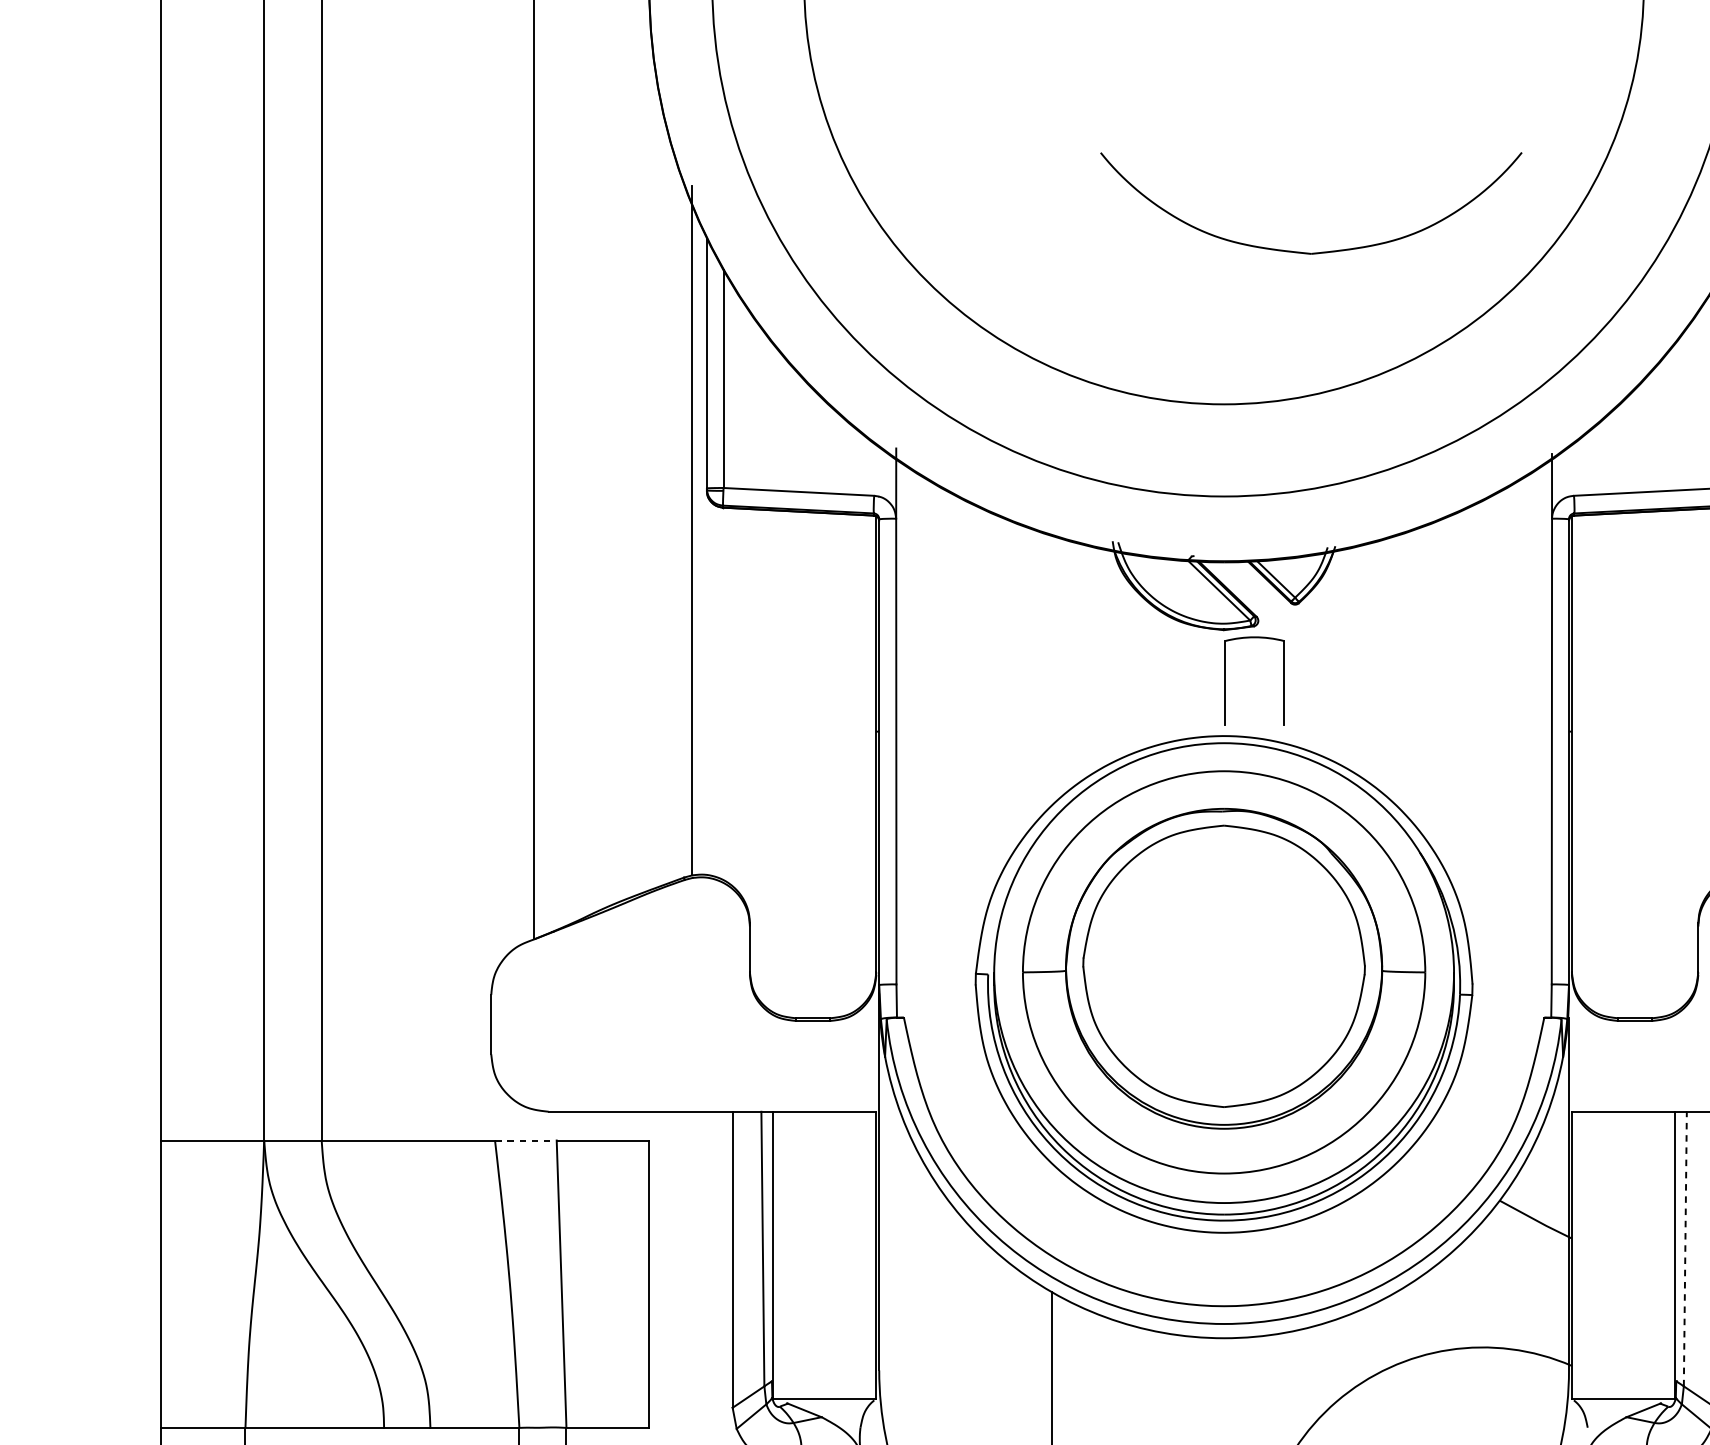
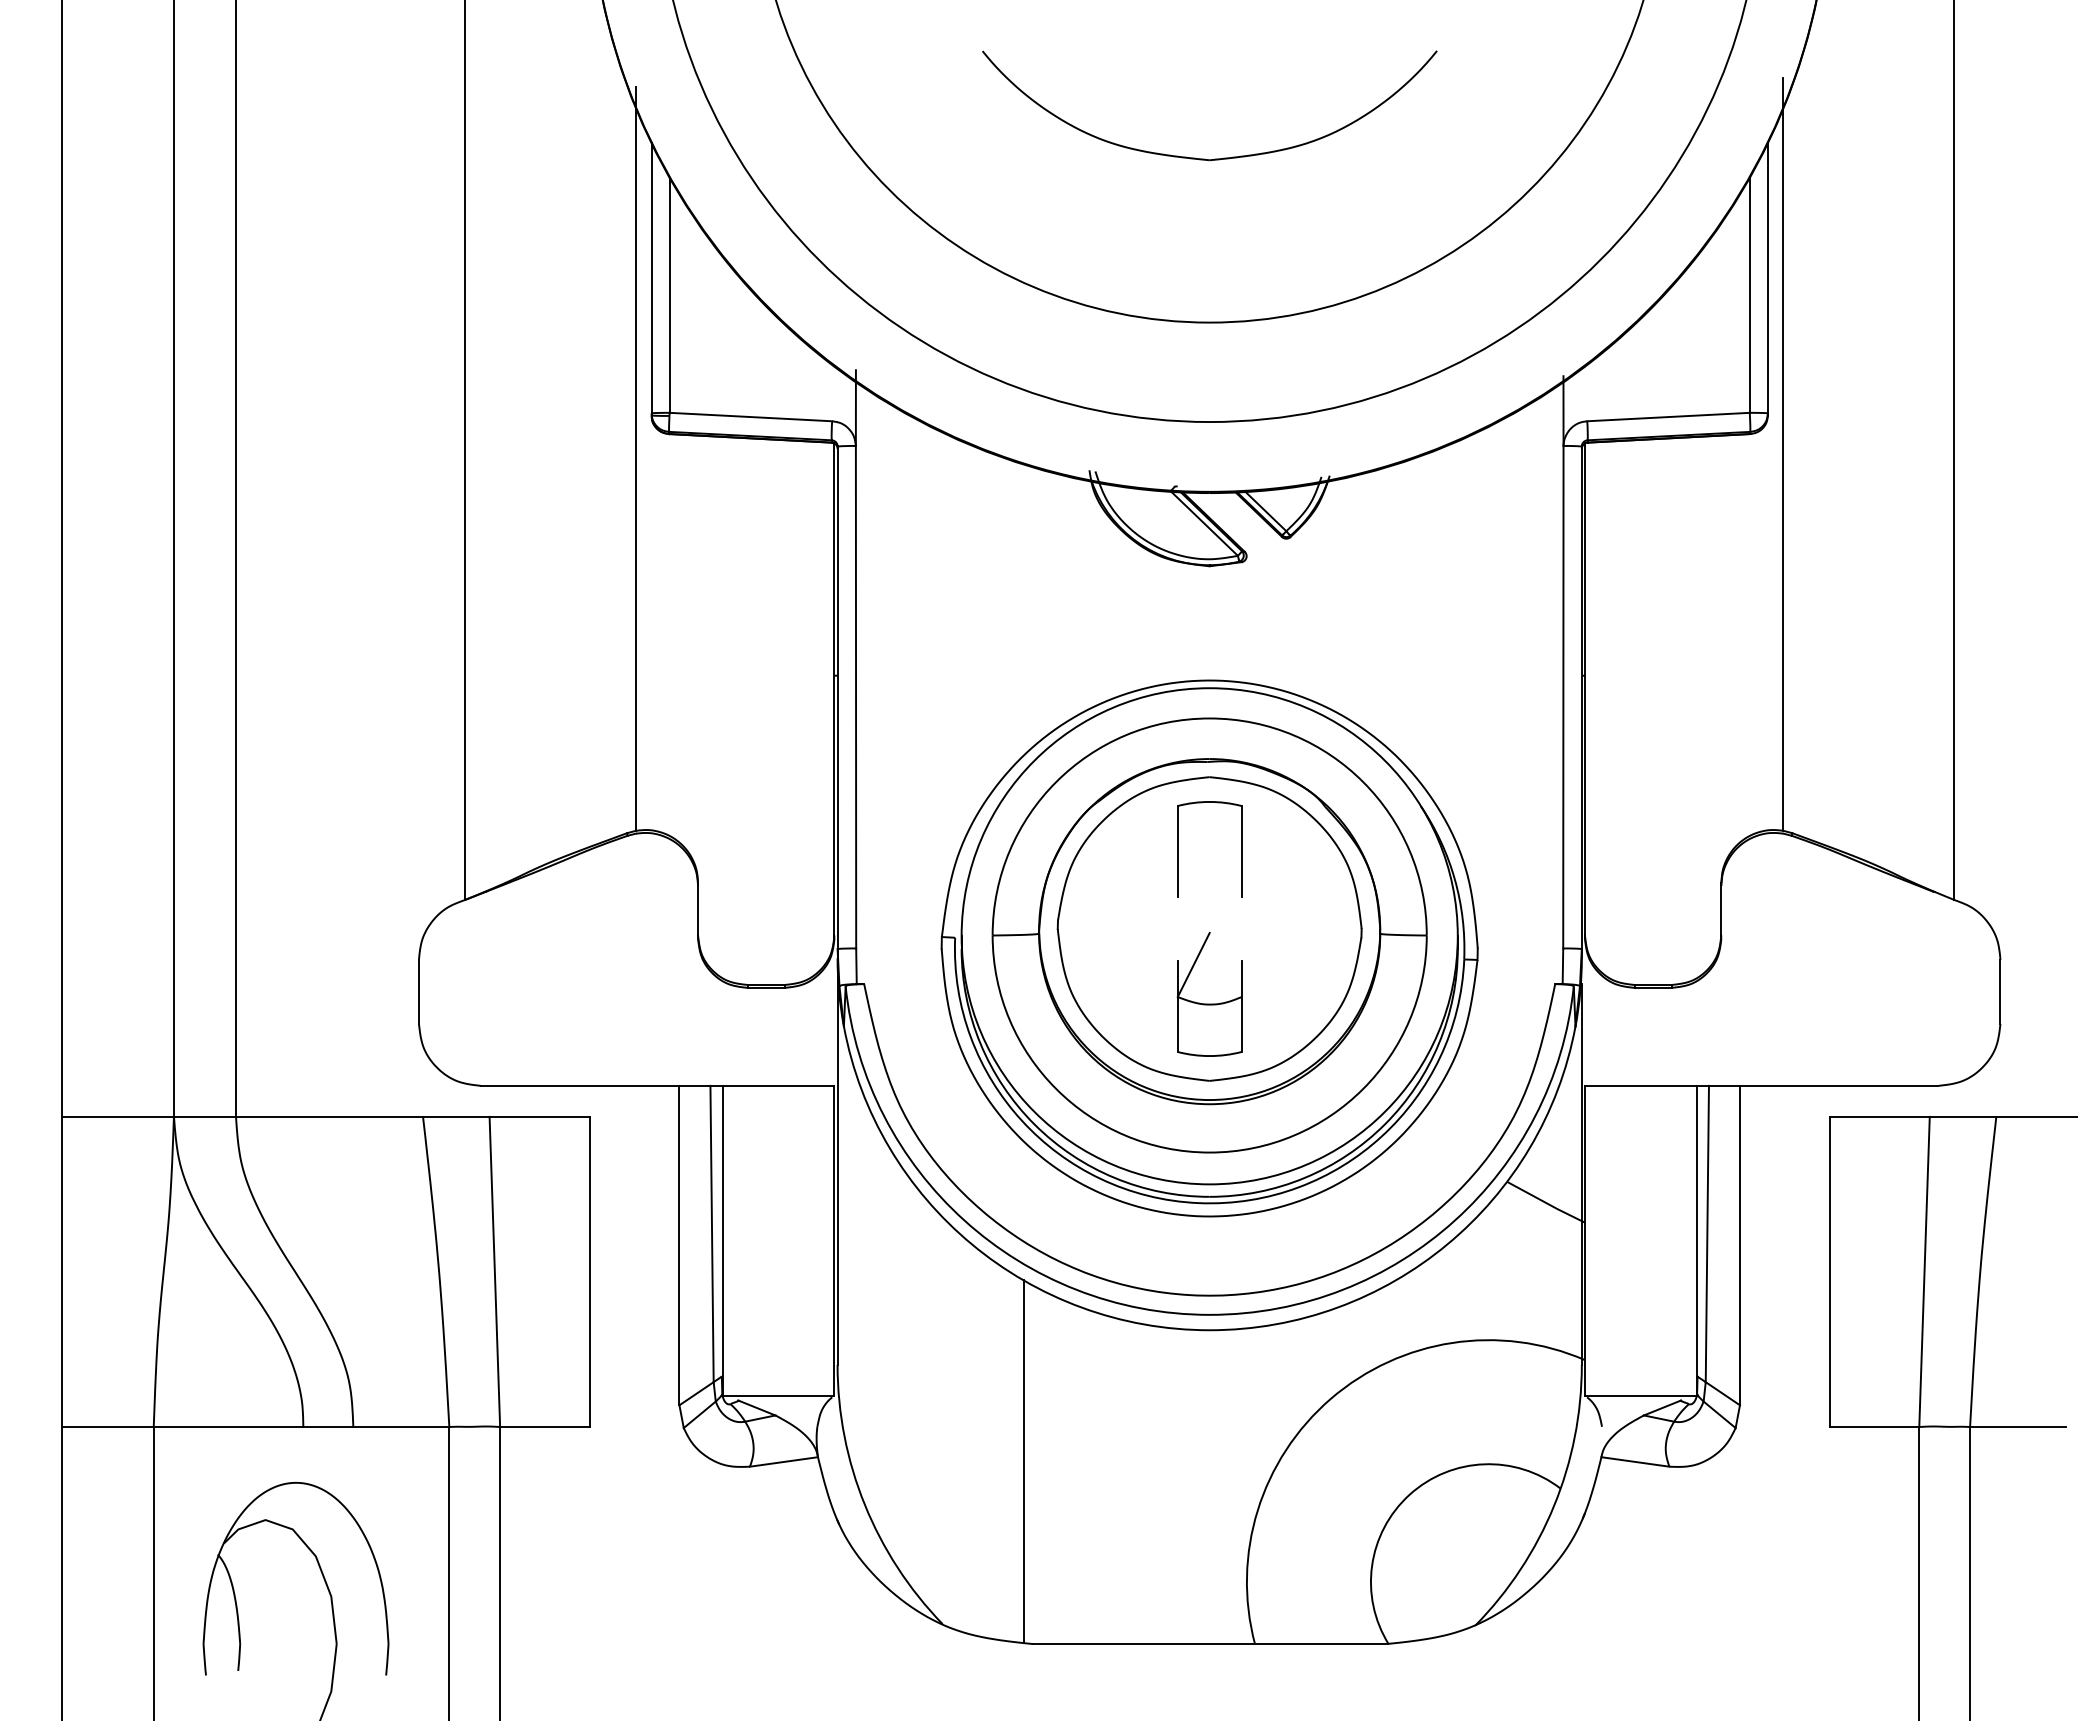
part: (1307, 252) -> (1205, 158), moved
part: (1225, 681) -> (1178, 849), moved
part: (1223, 1035) -> (1209, 1003), added
line: (526, 1140) -> (456, 1116), dashed -> solid
line: (1685, 1248) -> (1707, 1233), dashed -> solid

